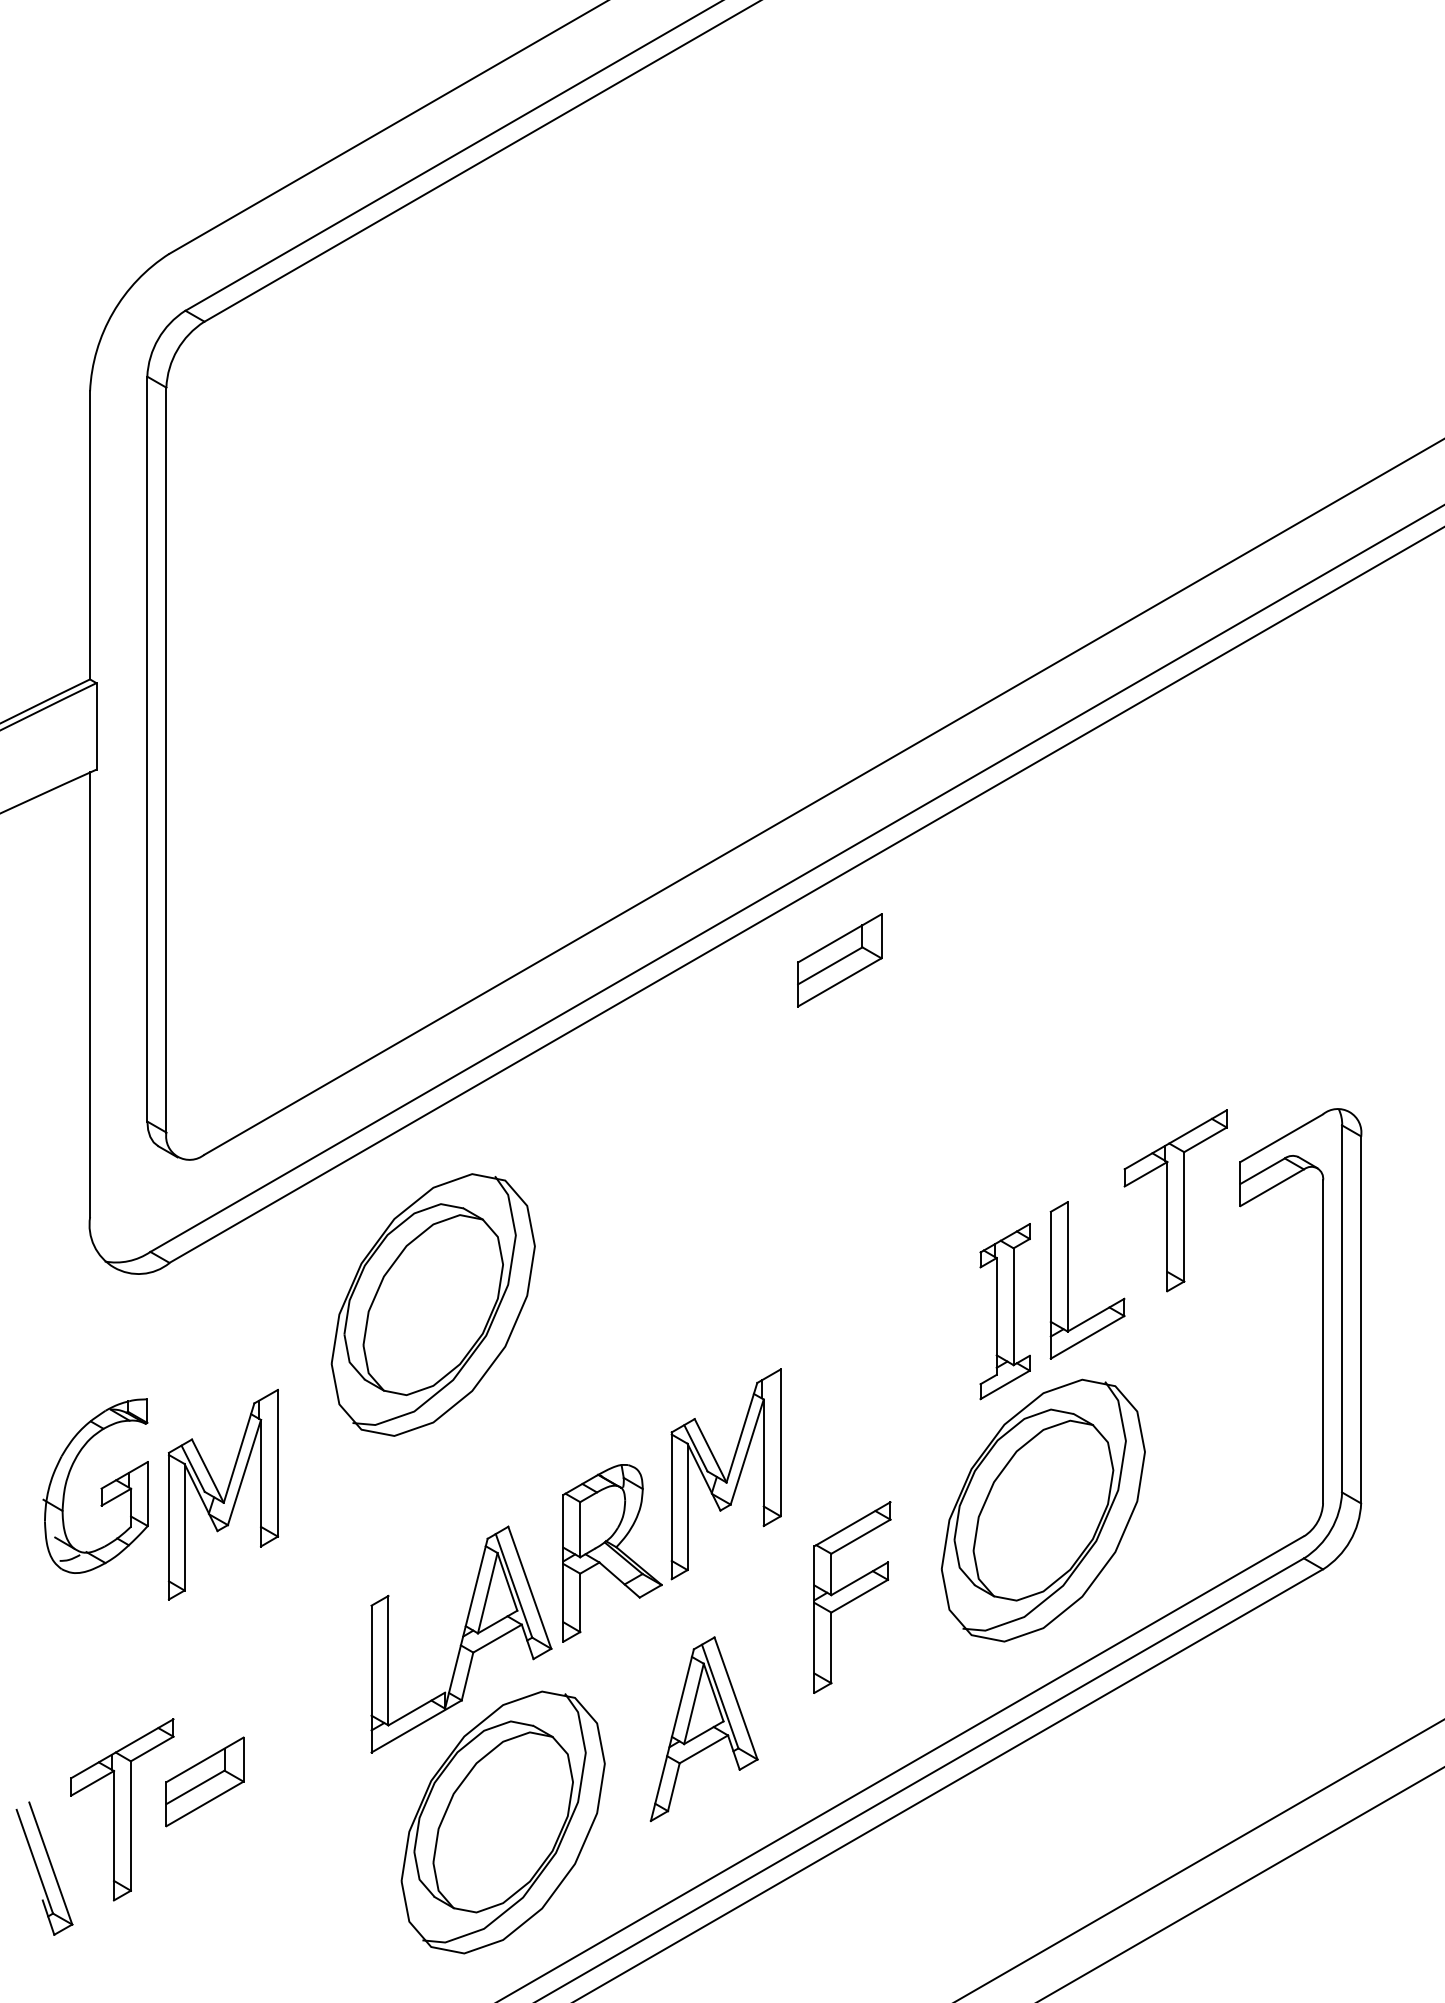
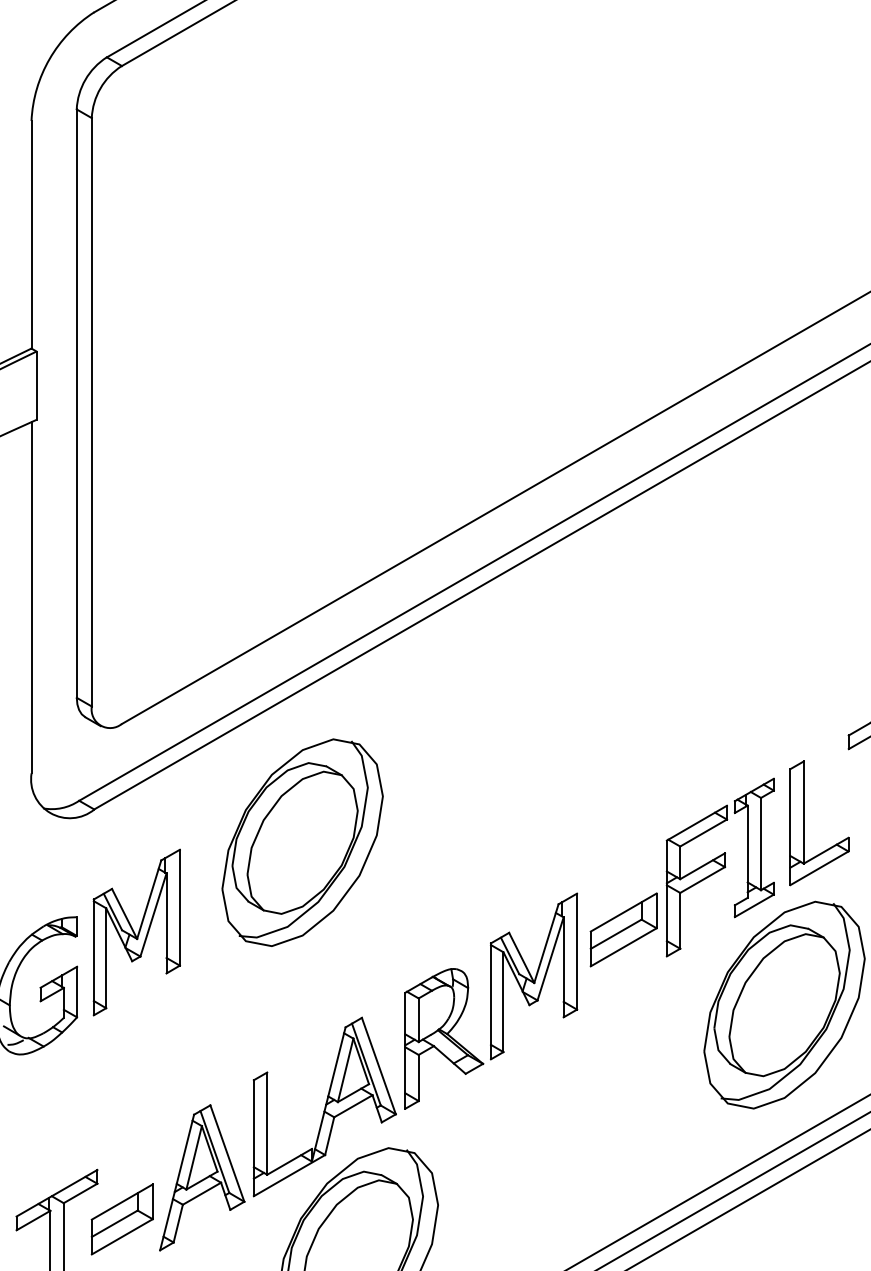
part: (839, 960) -> (623, 930), moved
part: (222, 1494) -> (136, 932), moved
part: (852, 1597) -> (696, 881), moved
part: (703, 1729) -> (201, 1178), moved

